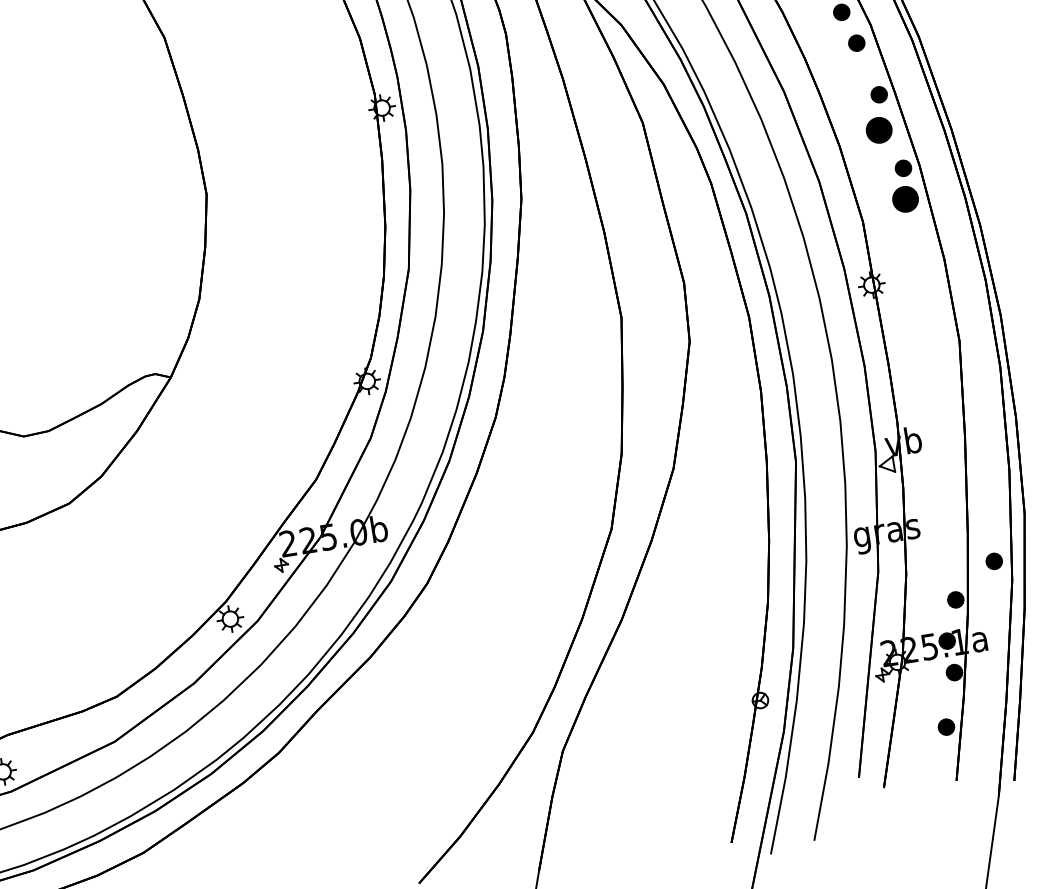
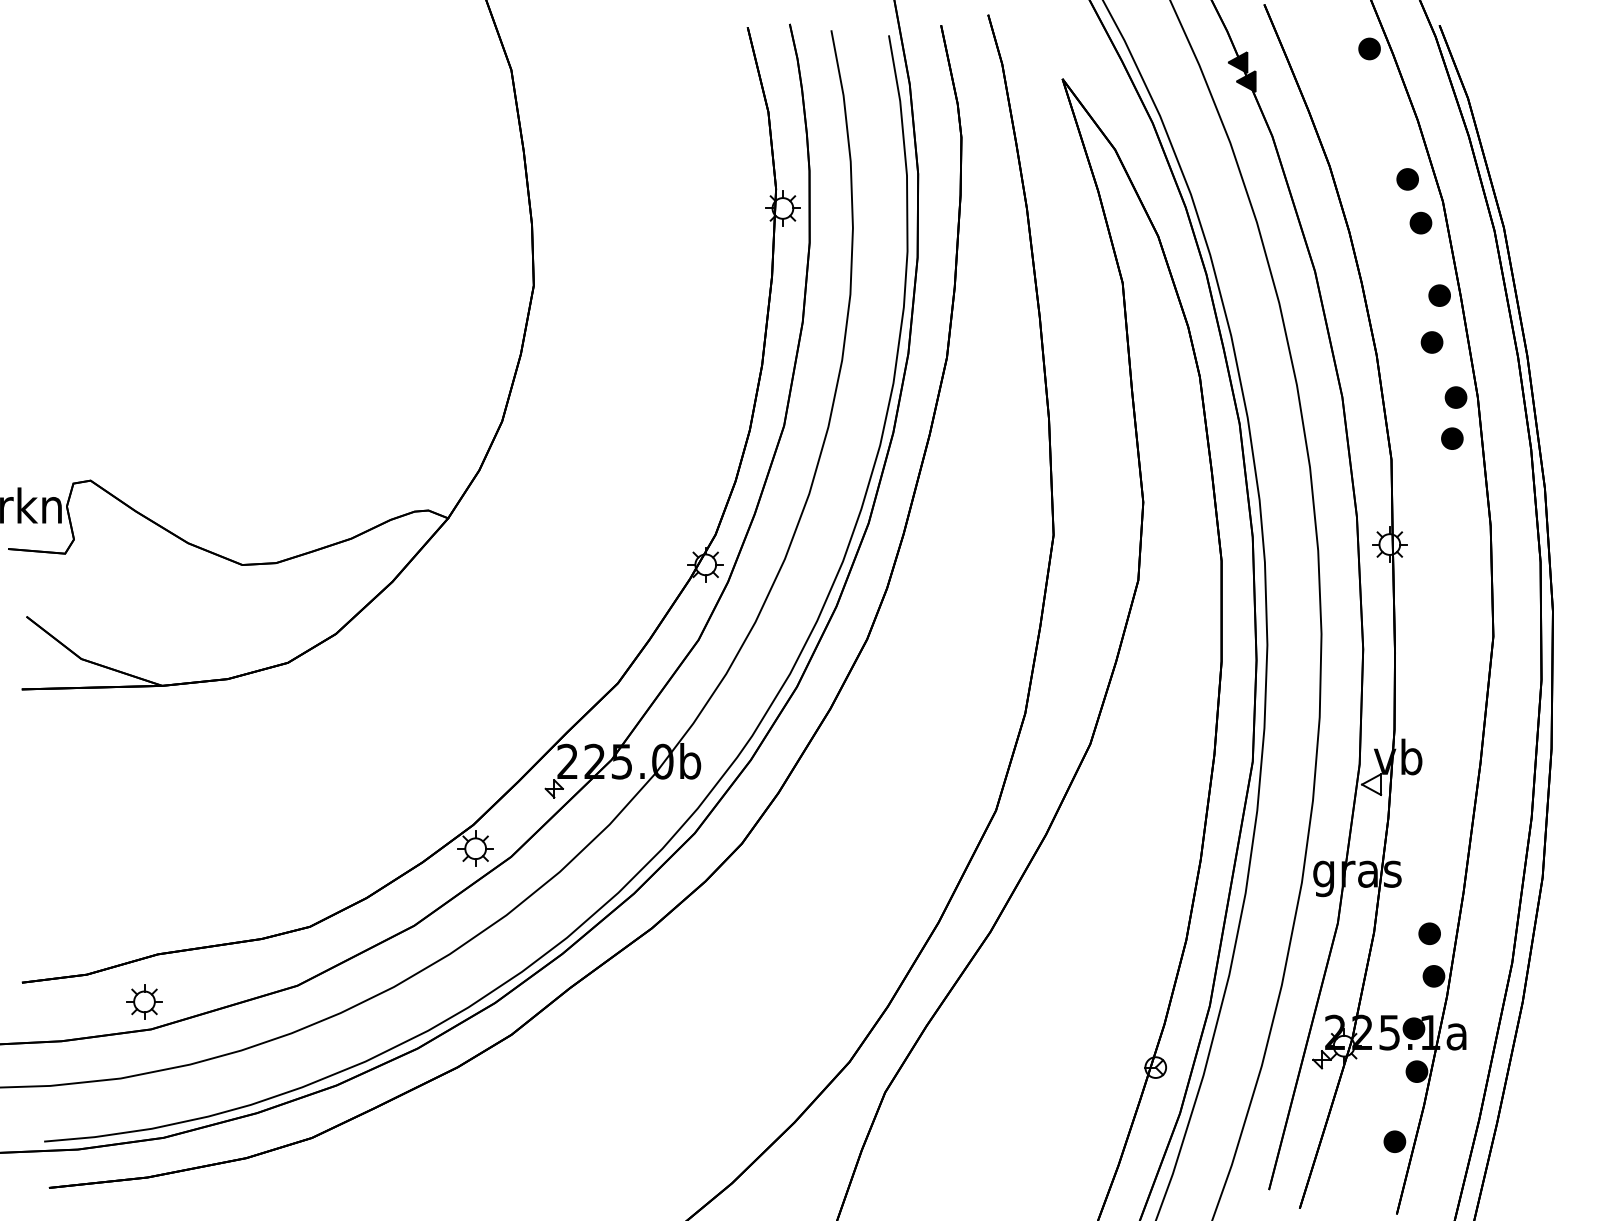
part: (878, 130) -> (1431, 342), size x0.62
part: (905, 199) -> (1452, 438), size x0.62
part: (994, 561) -> (1429, 933), moved

